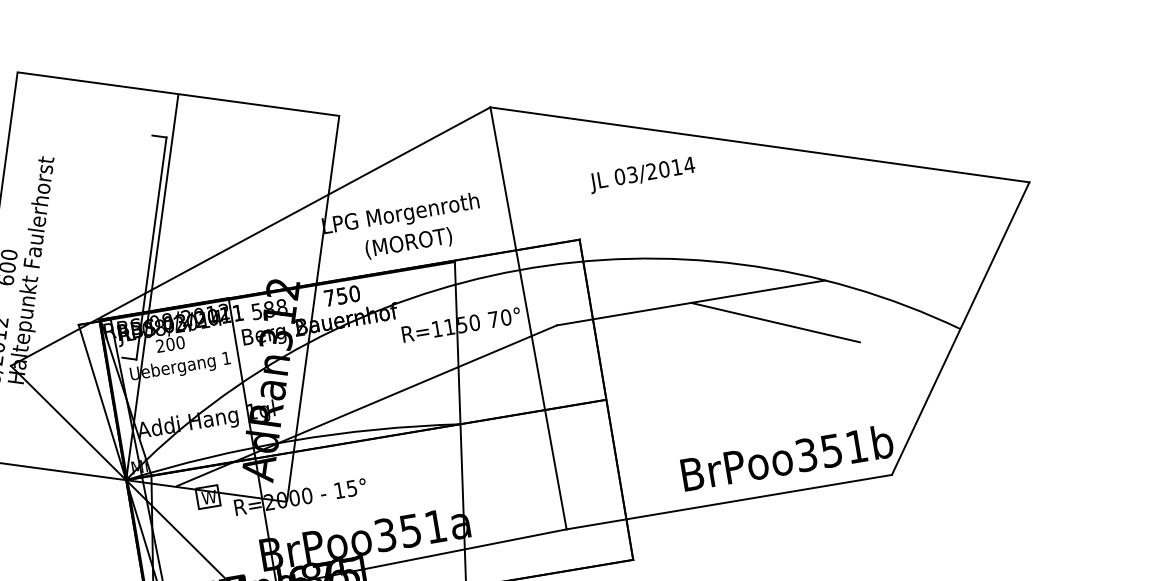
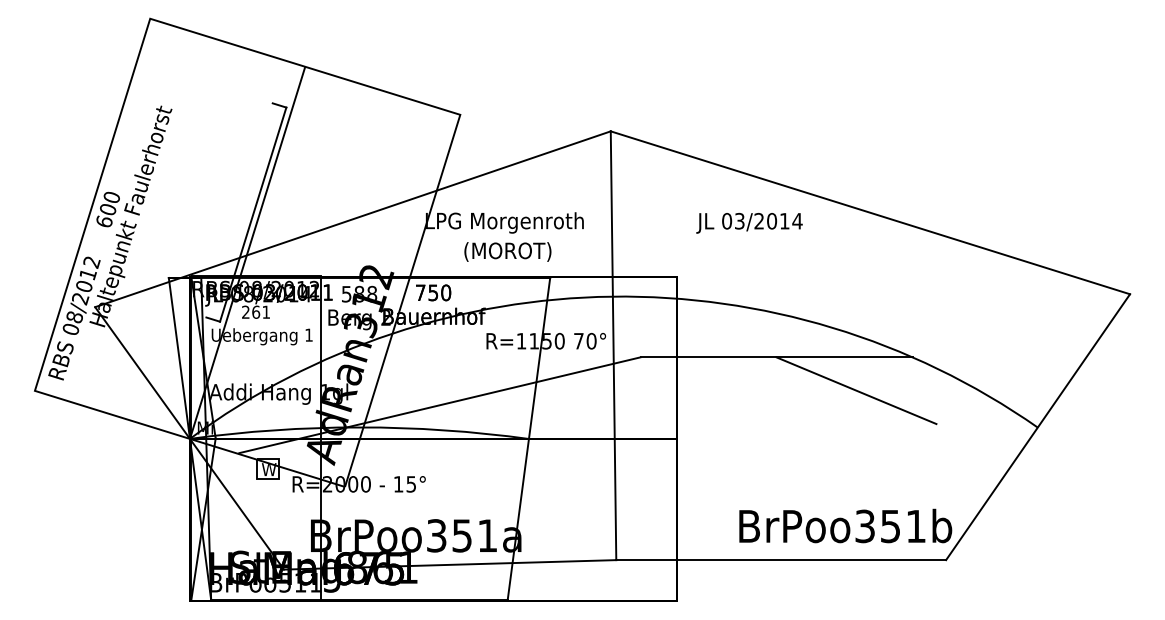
text: (175, 342) -> (261, 311), 200 -> 261

